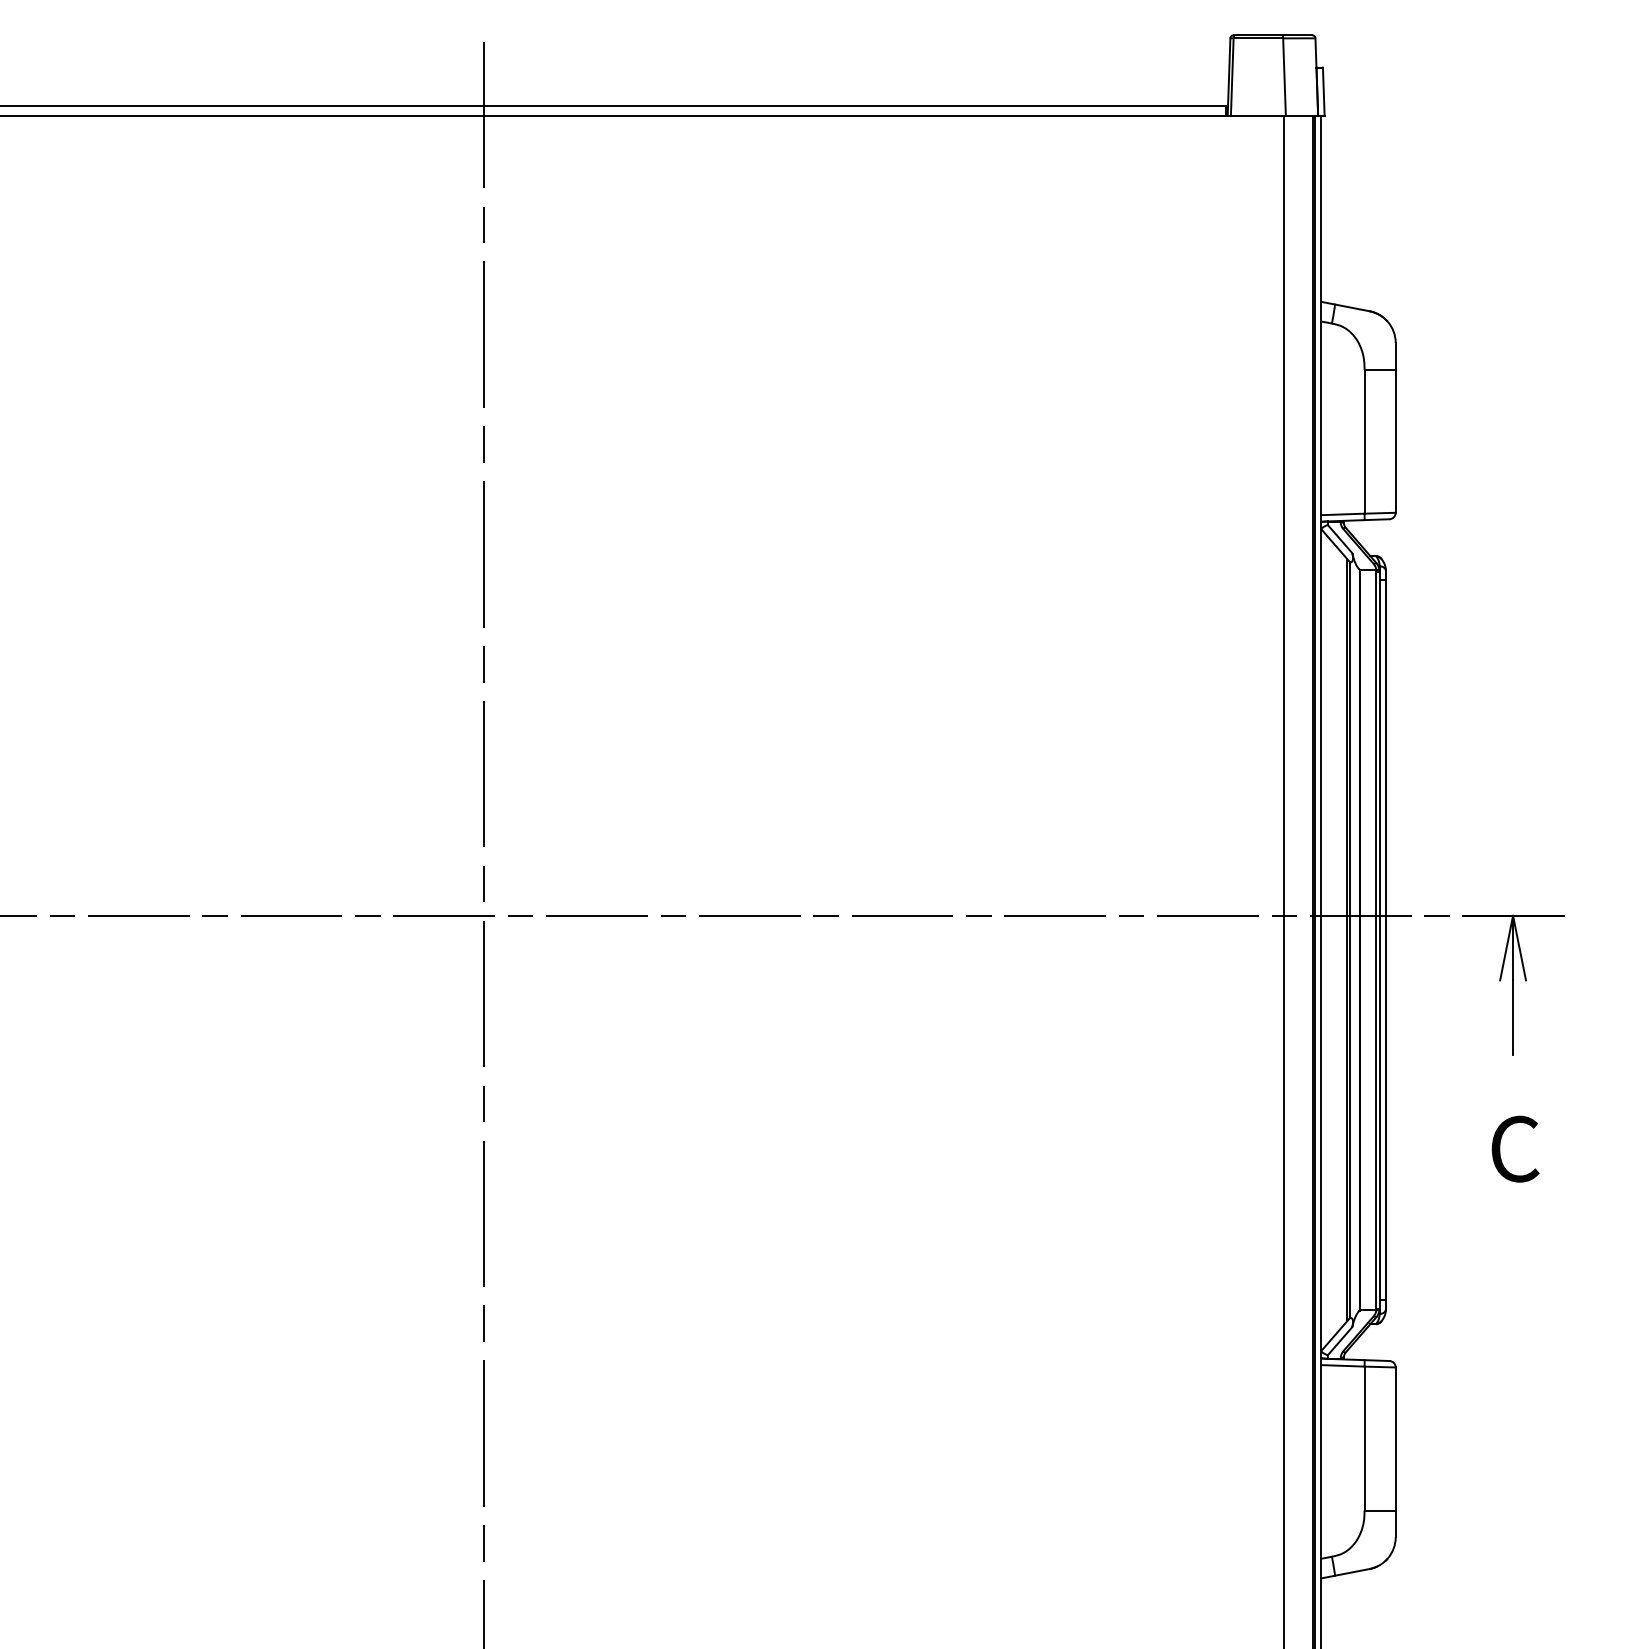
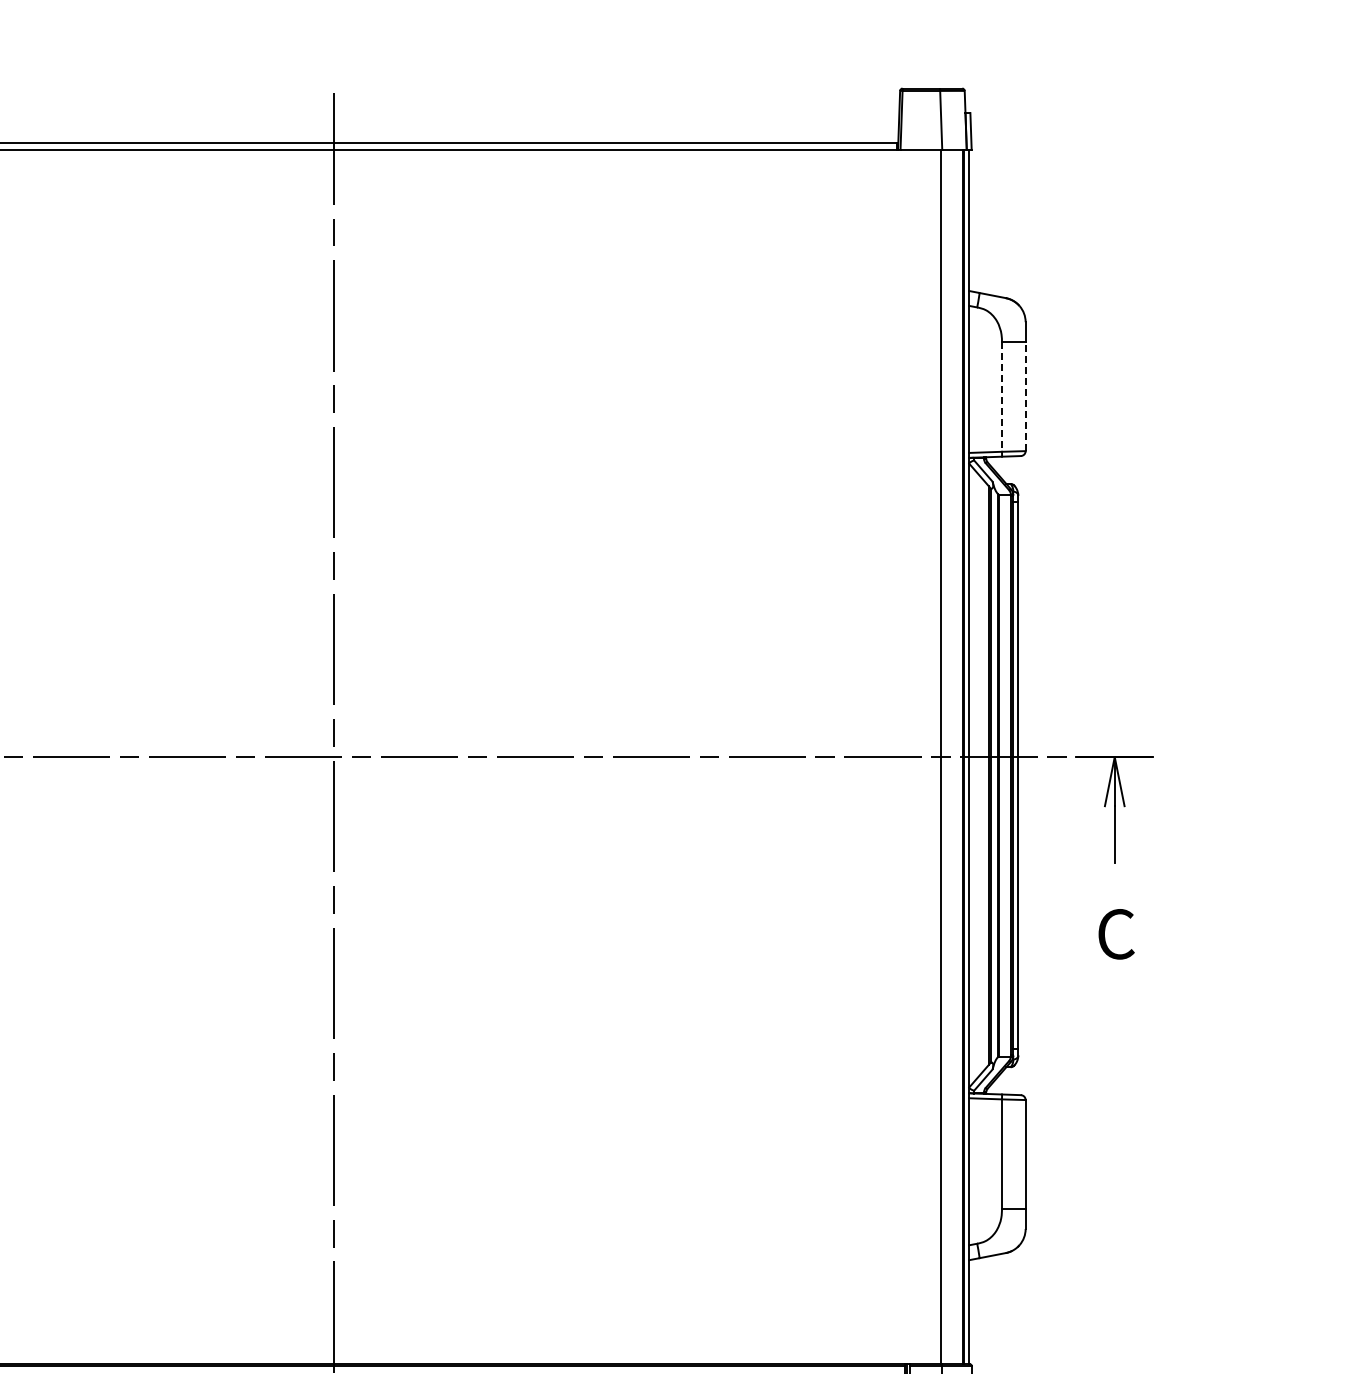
line: (1395, 440) -> (1025, 396), solid -> dashed
line: (1363, 442) -> (1001, 397), solid -> dashed

